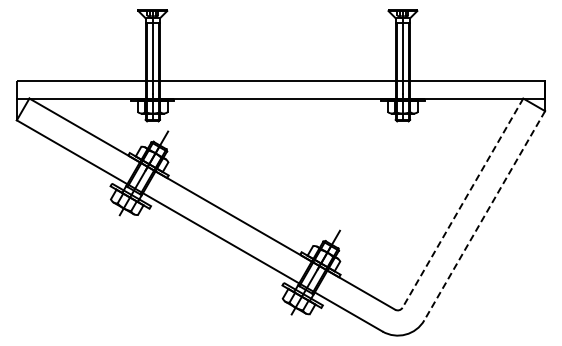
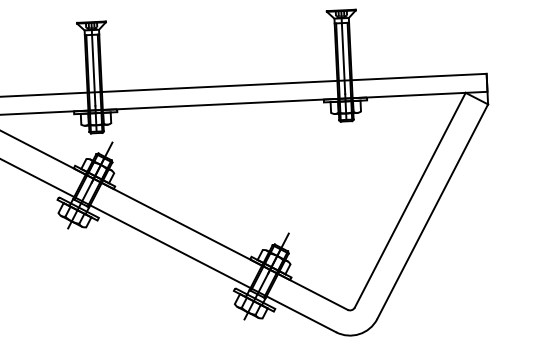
line: (462, 203) -> (409, 200), dashed -> solid
line: (484, 215) -> (432, 211), dashed -> solid

